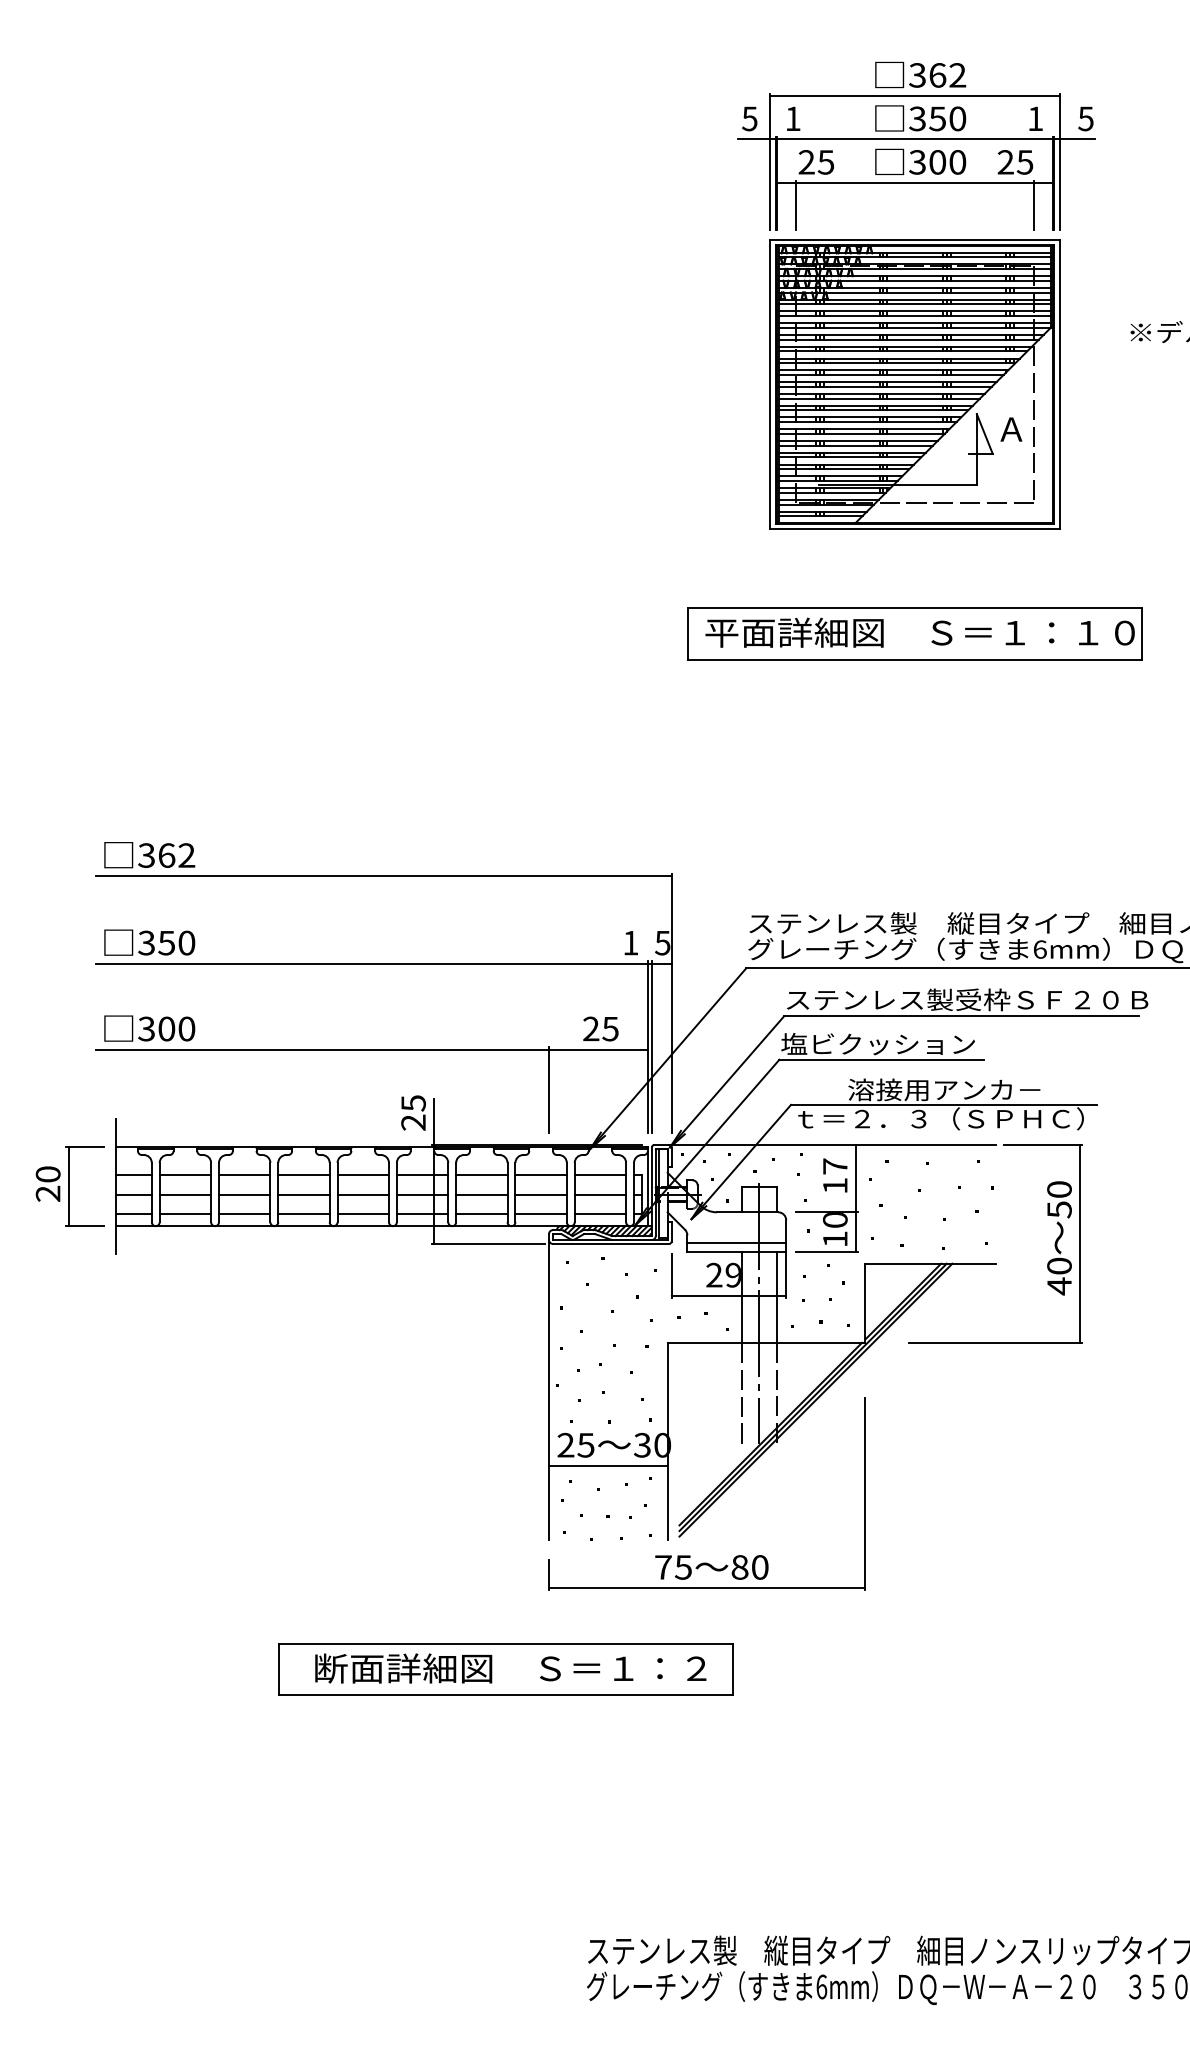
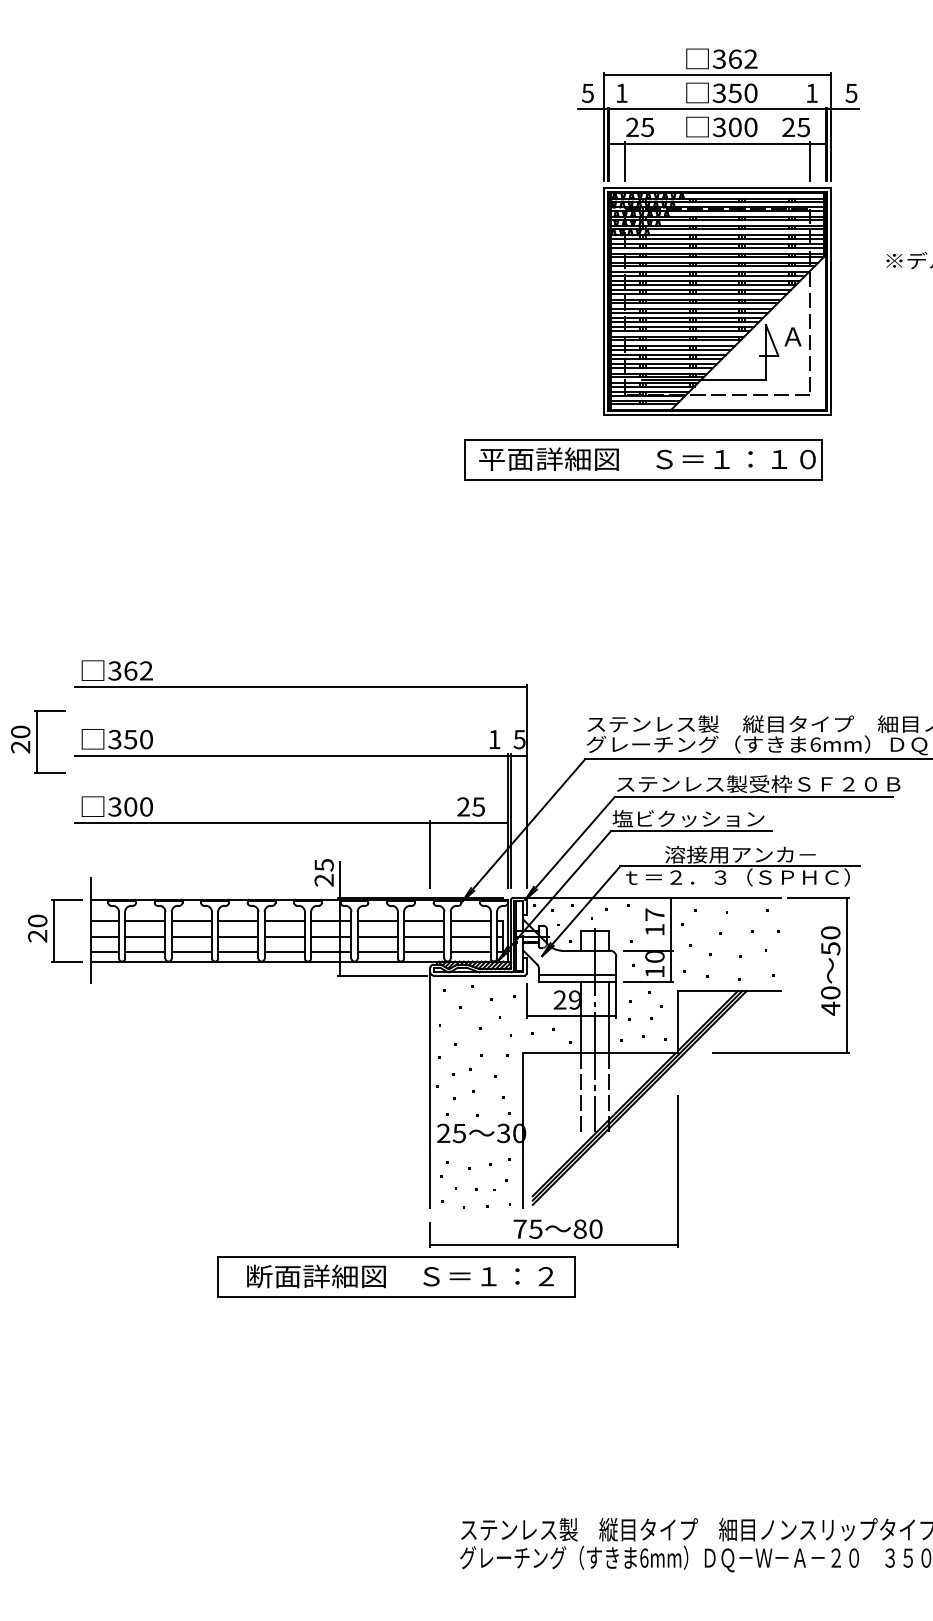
part: (915, 633) -> (643, 459), moved
part: (49, 945) -> (38, 741), added
line: (607, 1465) -> (476, 1149), removed
part: (505, 1668) -> (396, 1276), moved

